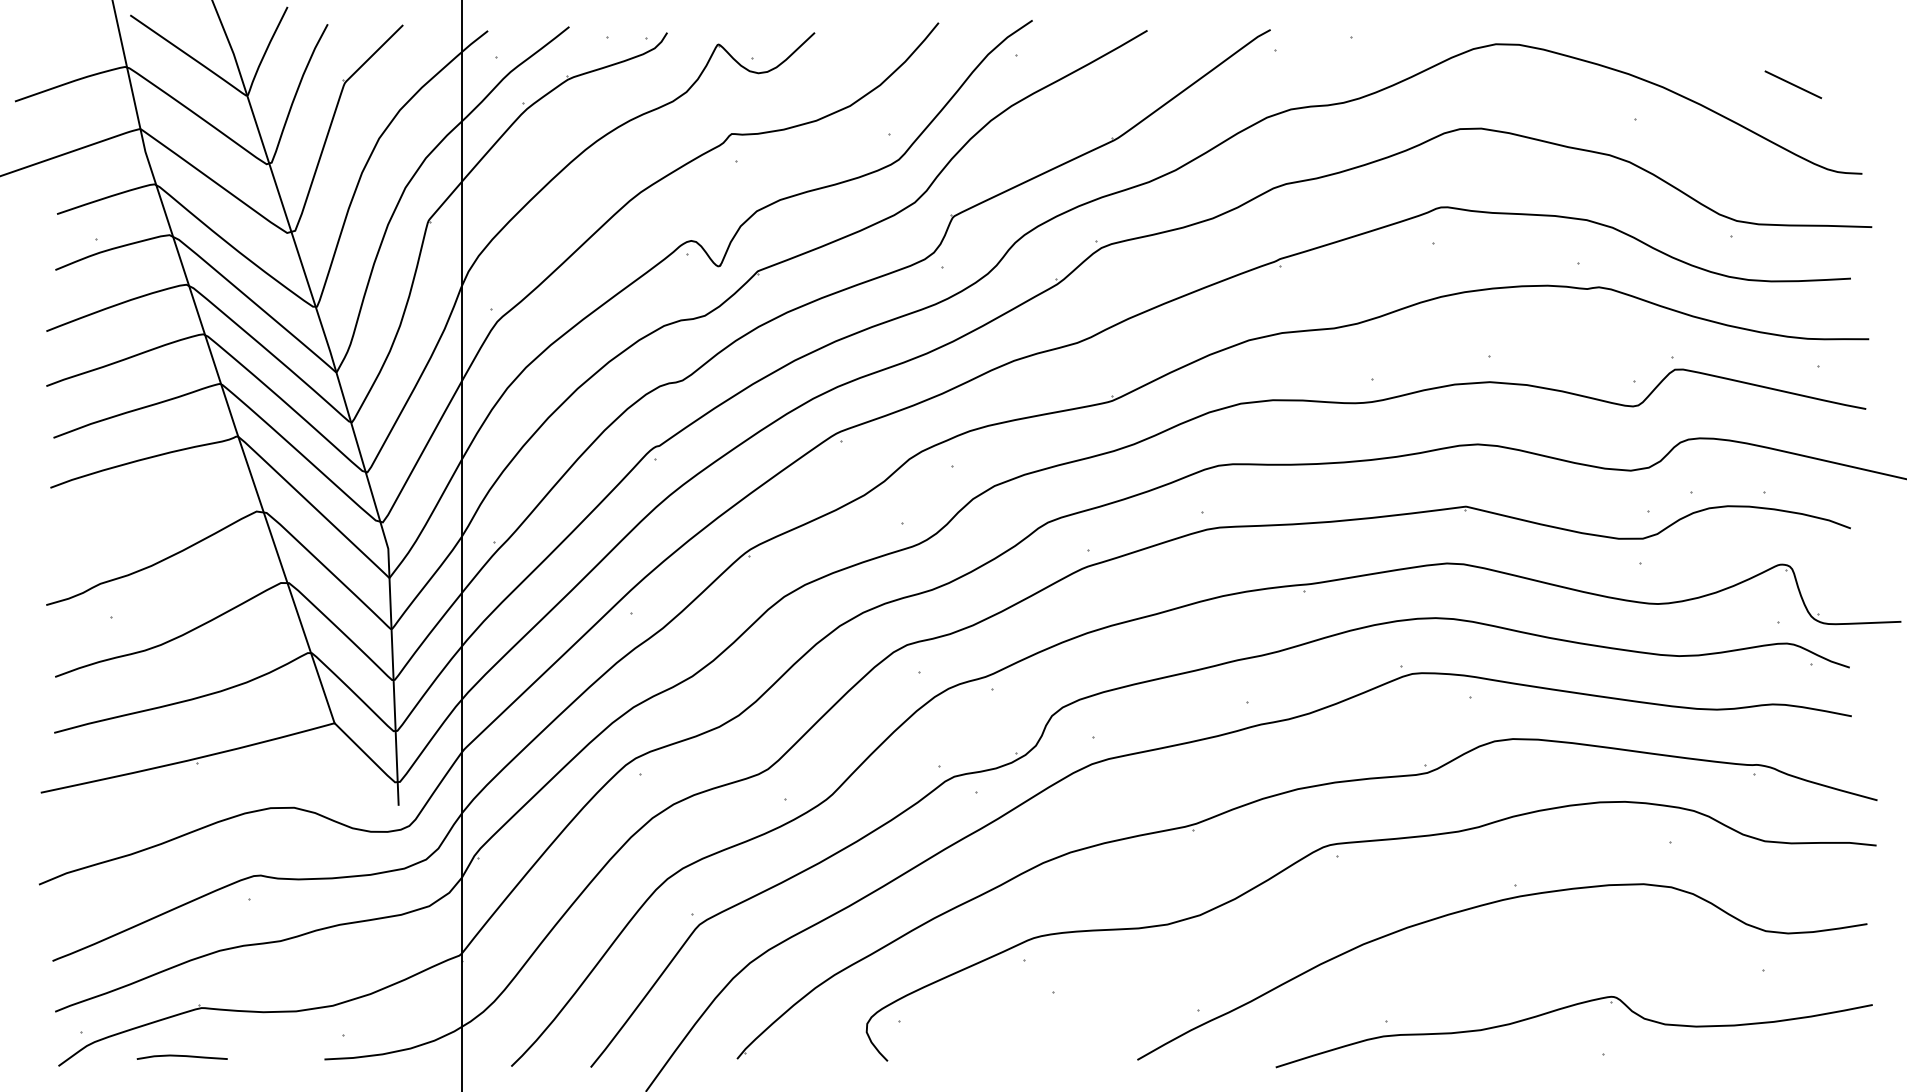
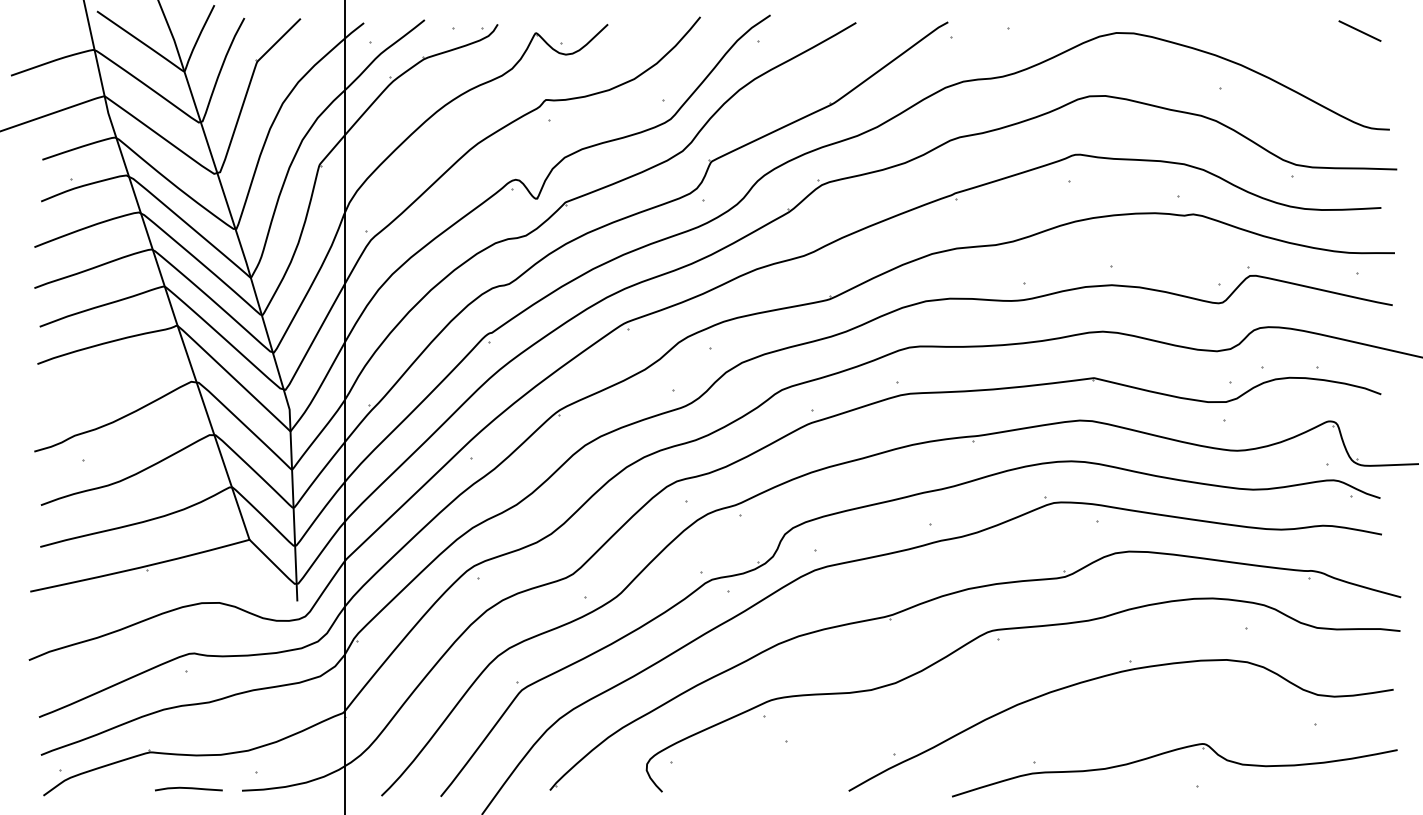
line: (1793, 84) -> (1360, 30), moved
curve: (181, 1056) -> (188, 788), moved

